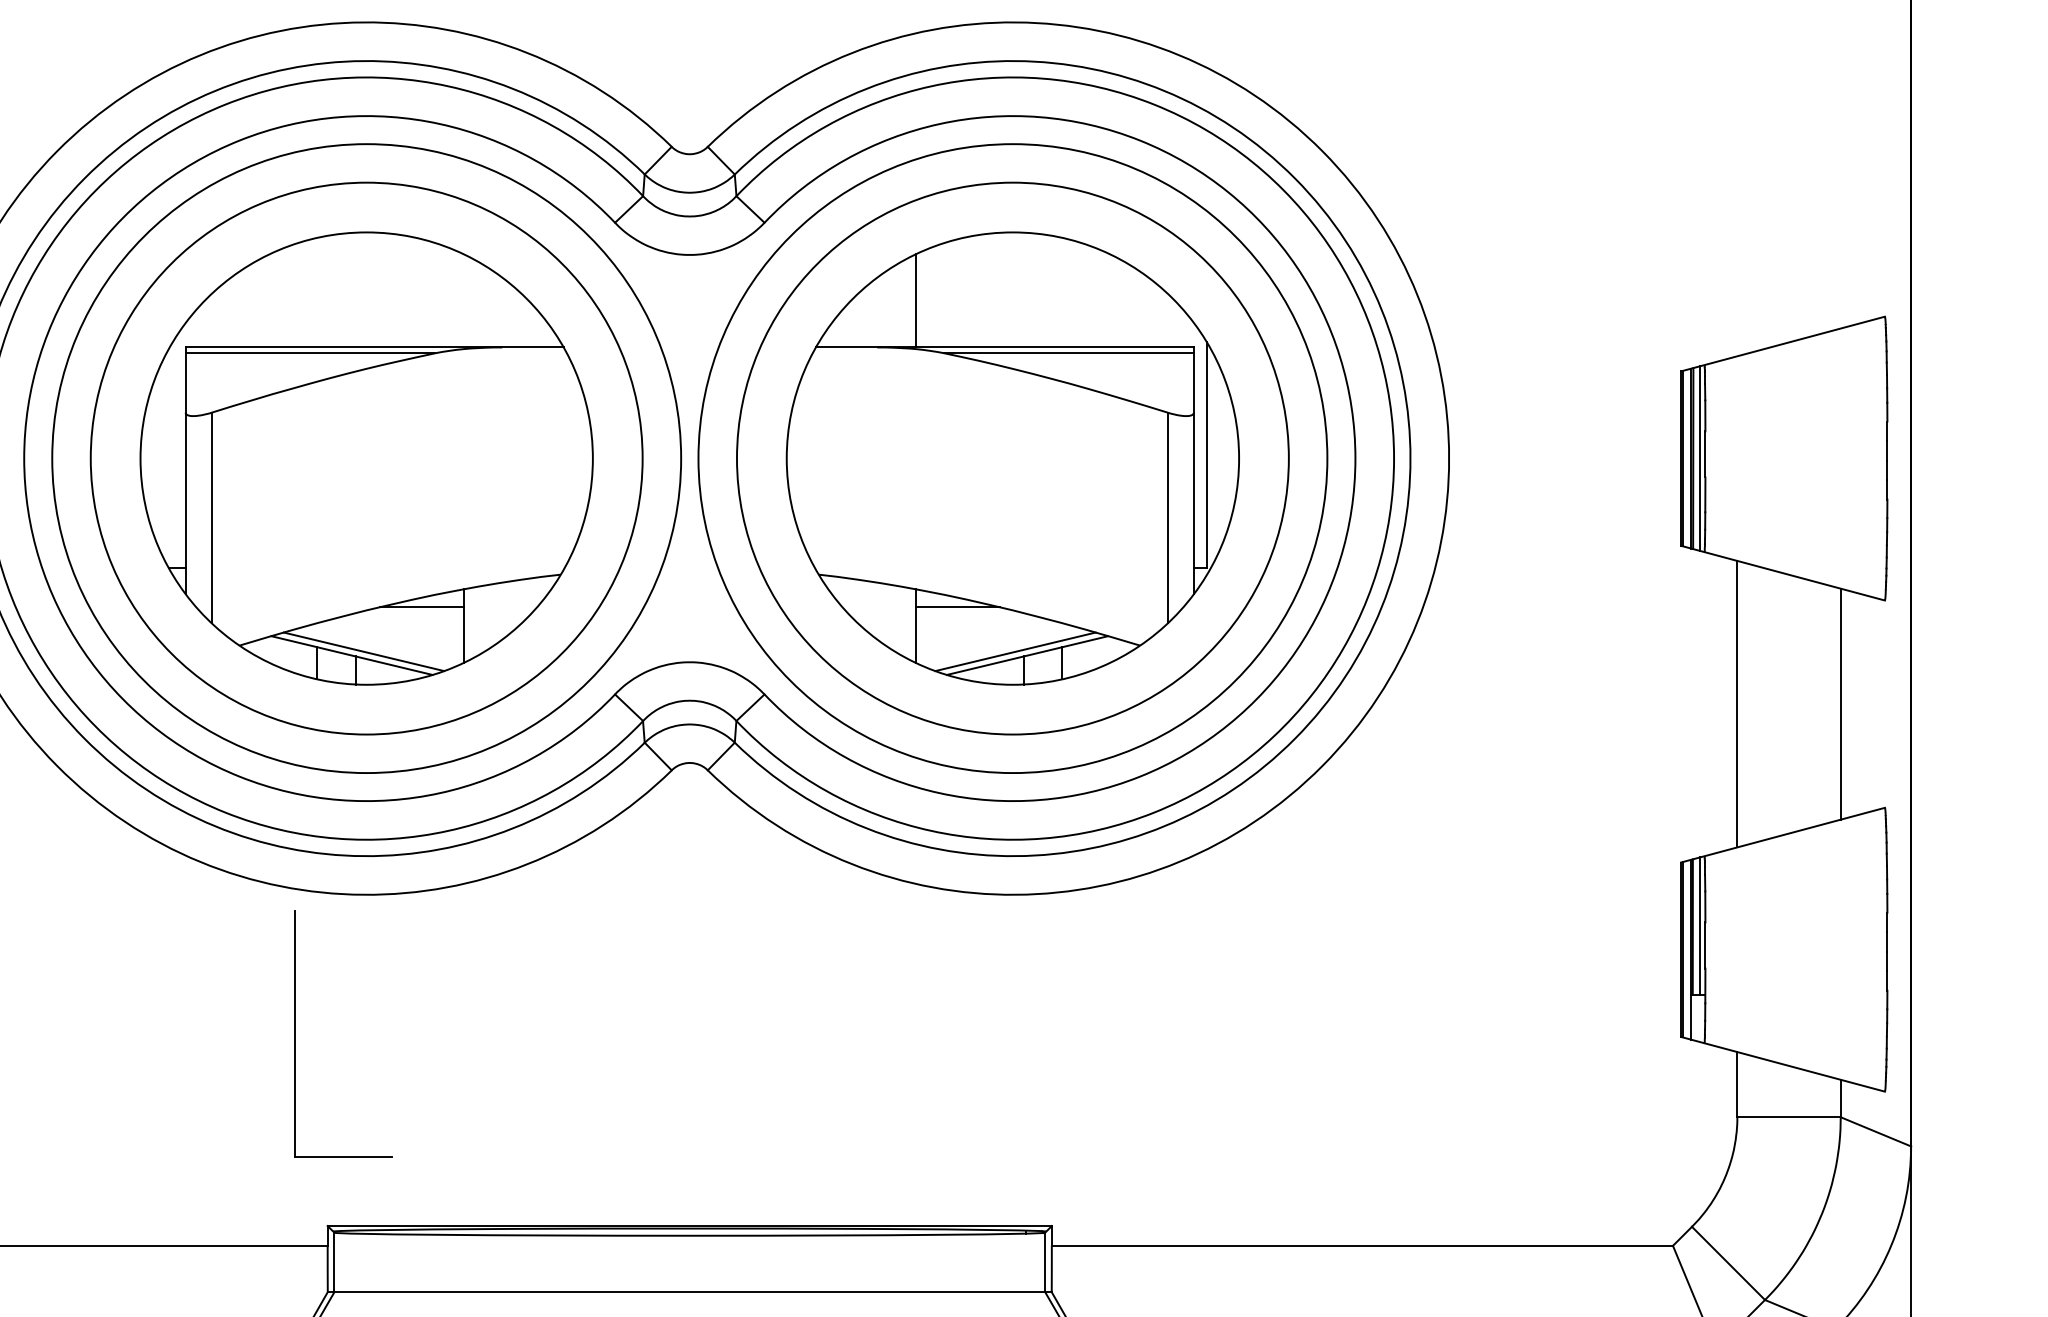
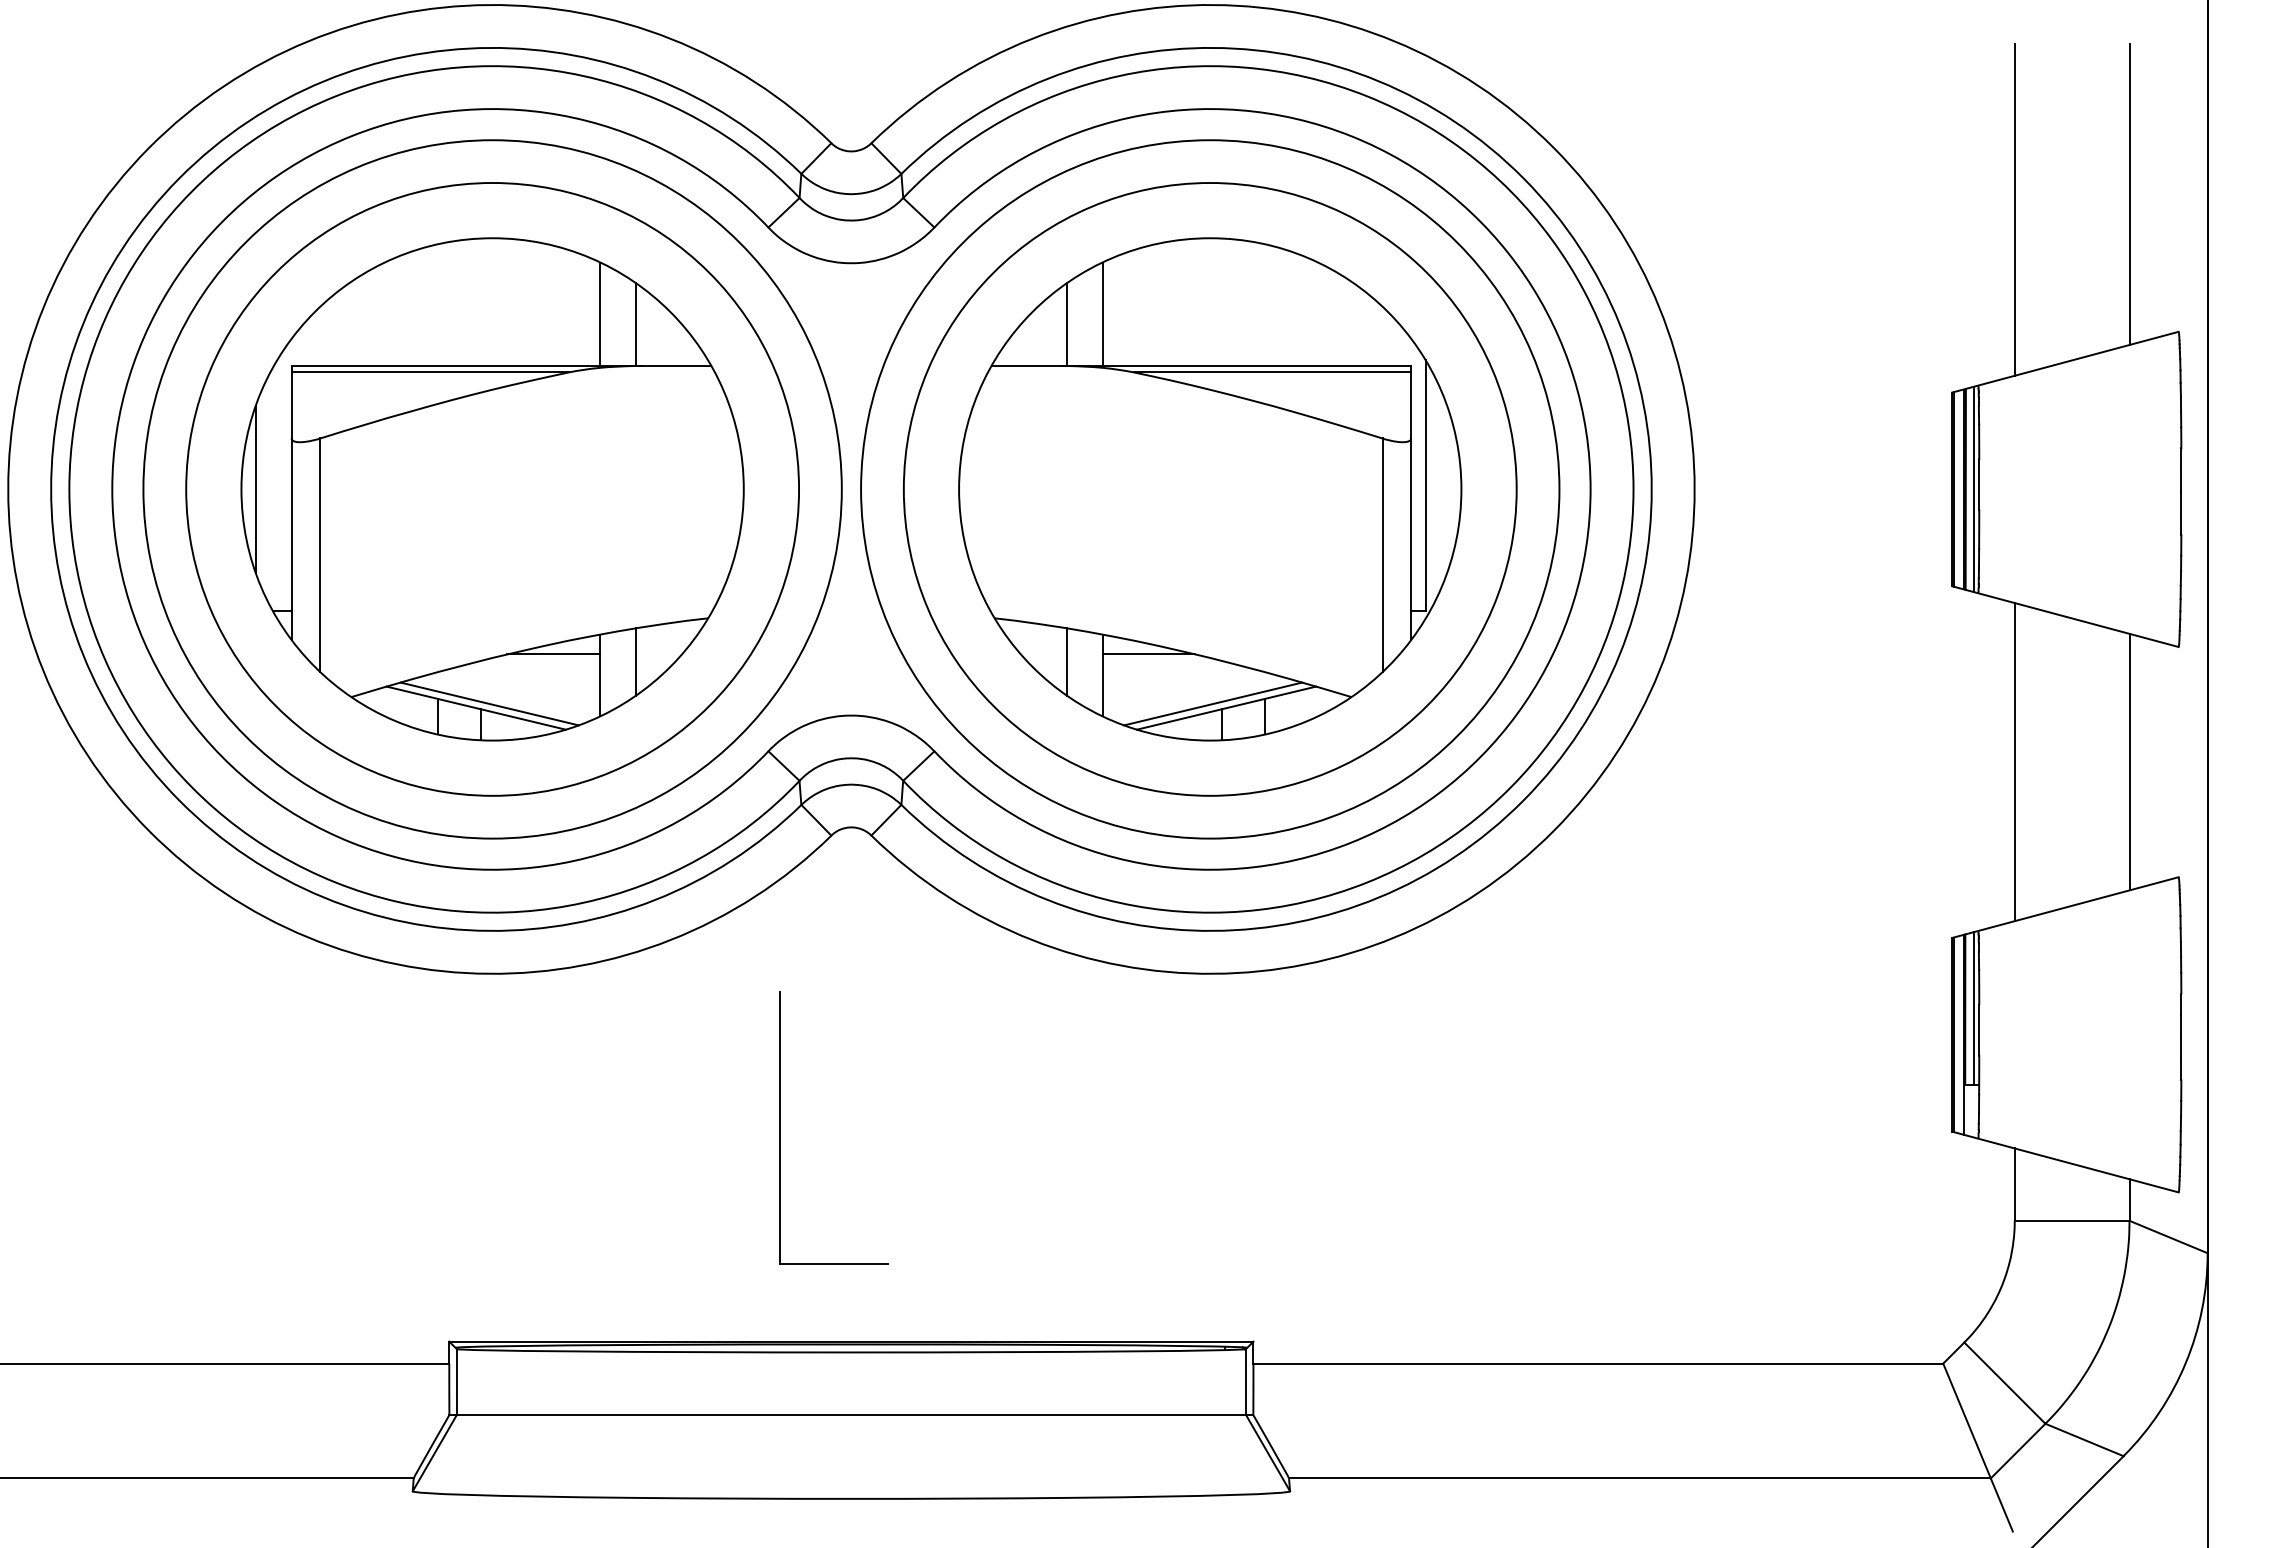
line: (1840, 193) -> (2129, 194), added
line: (1737, 206) -> (2014, 209), added
line: (463, 300) -> (600, 313), added
line: (496, 310) -> (636, 324), added
line: (883, 310) -> (1066, 324), added
line: (153, 458) -> (255, 489), added
line: (496, 613) -> (636, 661), added
line: (883, 613) -> (1066, 661), added
part: (295, 1033) -> (780, 1127), moved

